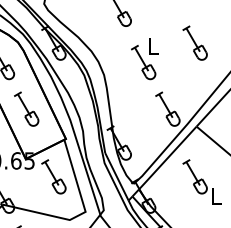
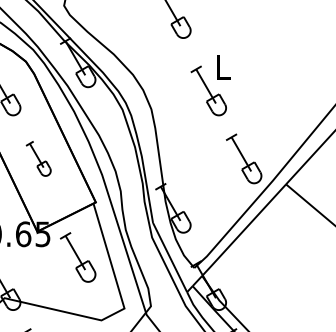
part: (194, 42) -> (283, 61), removed
part: (26, 108) -> (38, 157), size x0.7
part: (201, 181) -> (293, 264), removed

